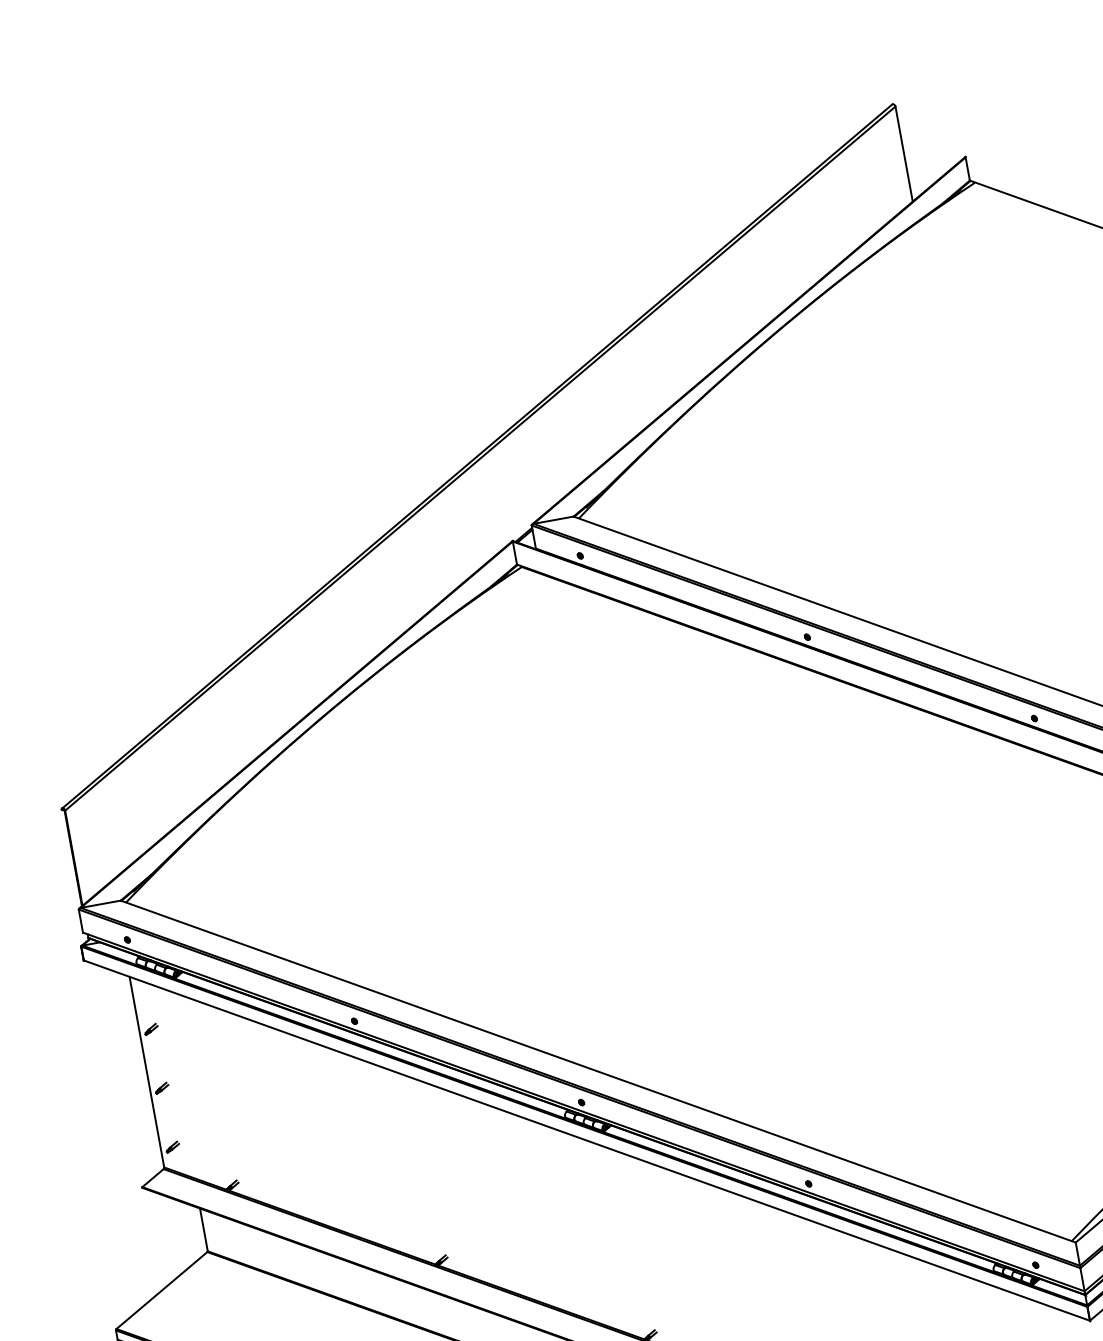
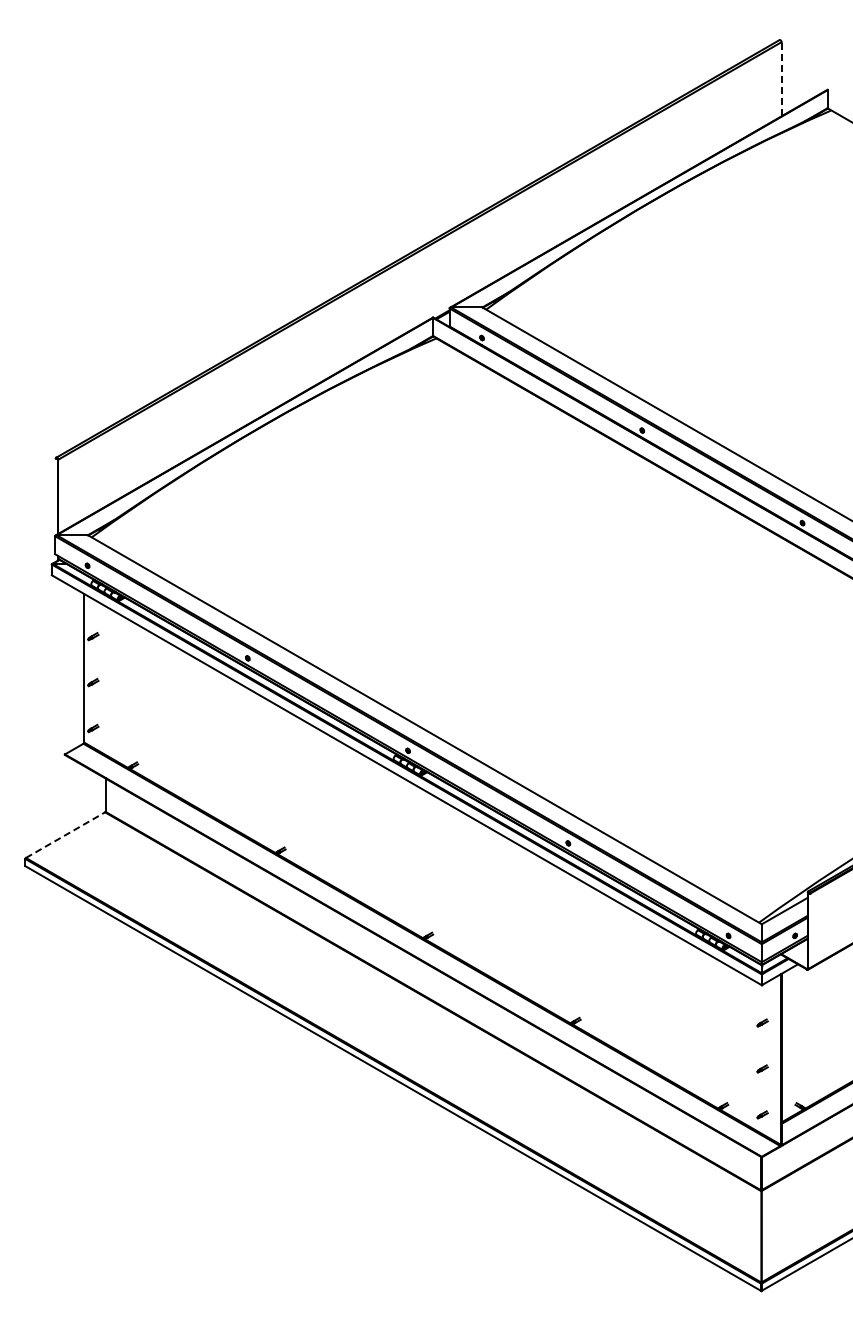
line: (903, 153) -> (781, 78), solid -> dashed
line: (161, 1291) -> (65, 835), solid -> dashed

